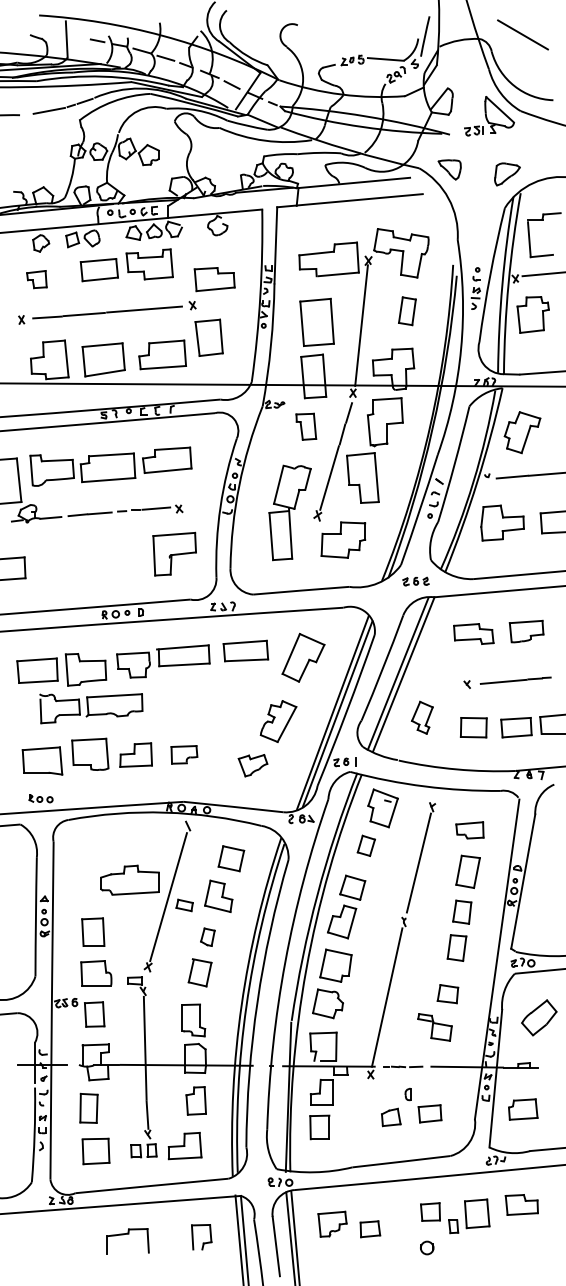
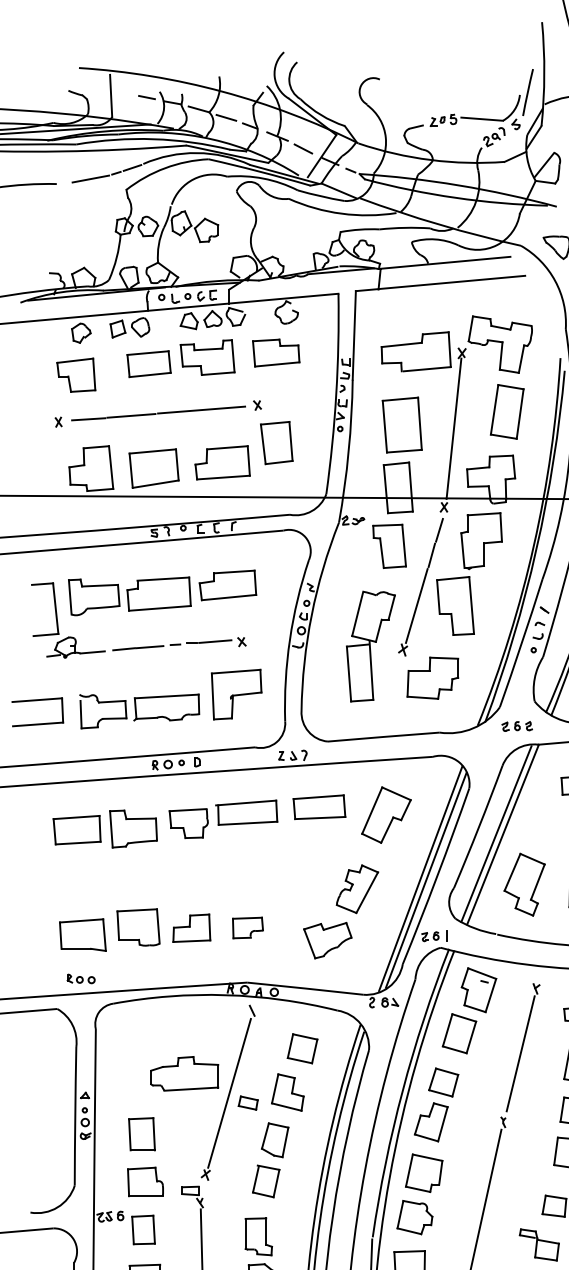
part: (36, 279) -> (75, 375), size x1.67
part: (214, 279) -> (275, 353), moved
part: (407, 311) -> (507, 412), size x1.67
part: (306, 426) -> (389, 546), size x1.43
part: (91, 708) -> (139, 711), moved
part: (422, 717) -> (524, 884), size x1.67
part: (252, 765) -> (327, 940), size x1.43
part: (366, 845) -> (459, 1033), size x1.67
part: (207, 936) -> (274, 1139), size x1.67

